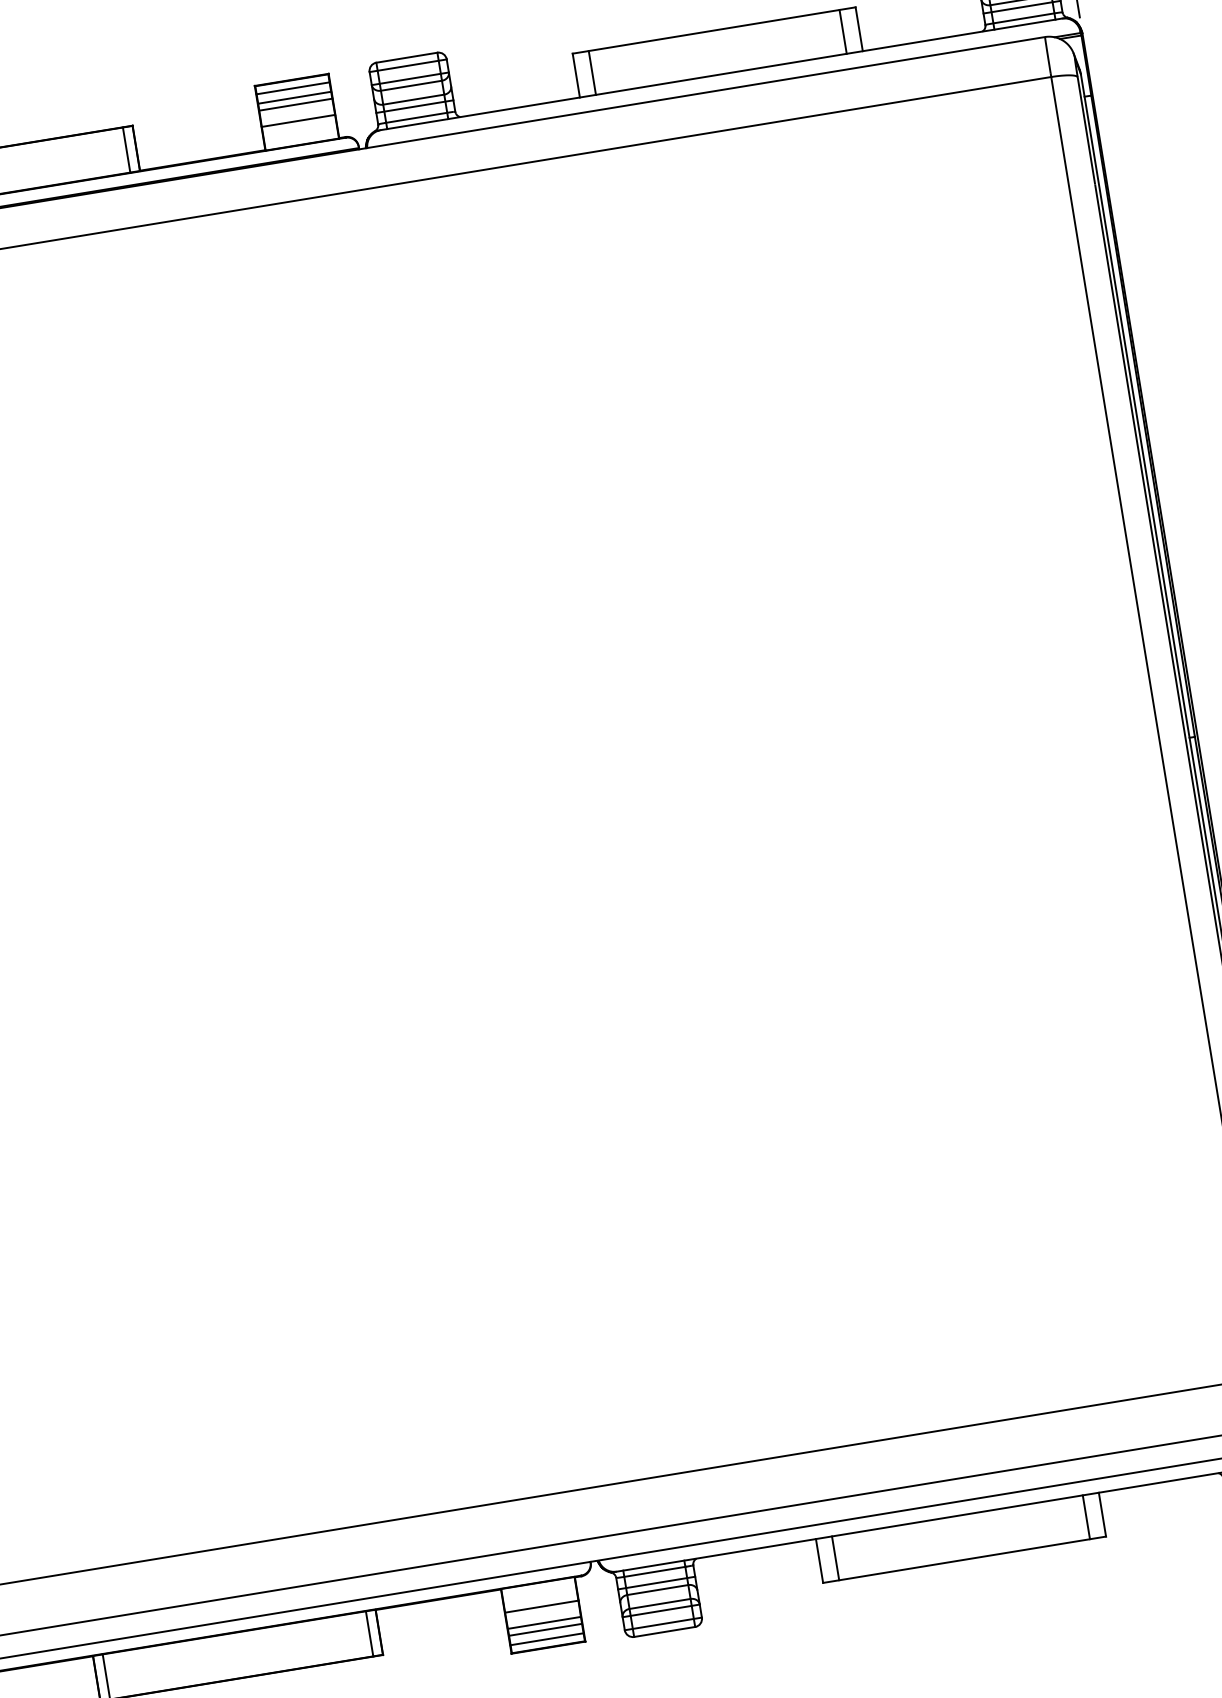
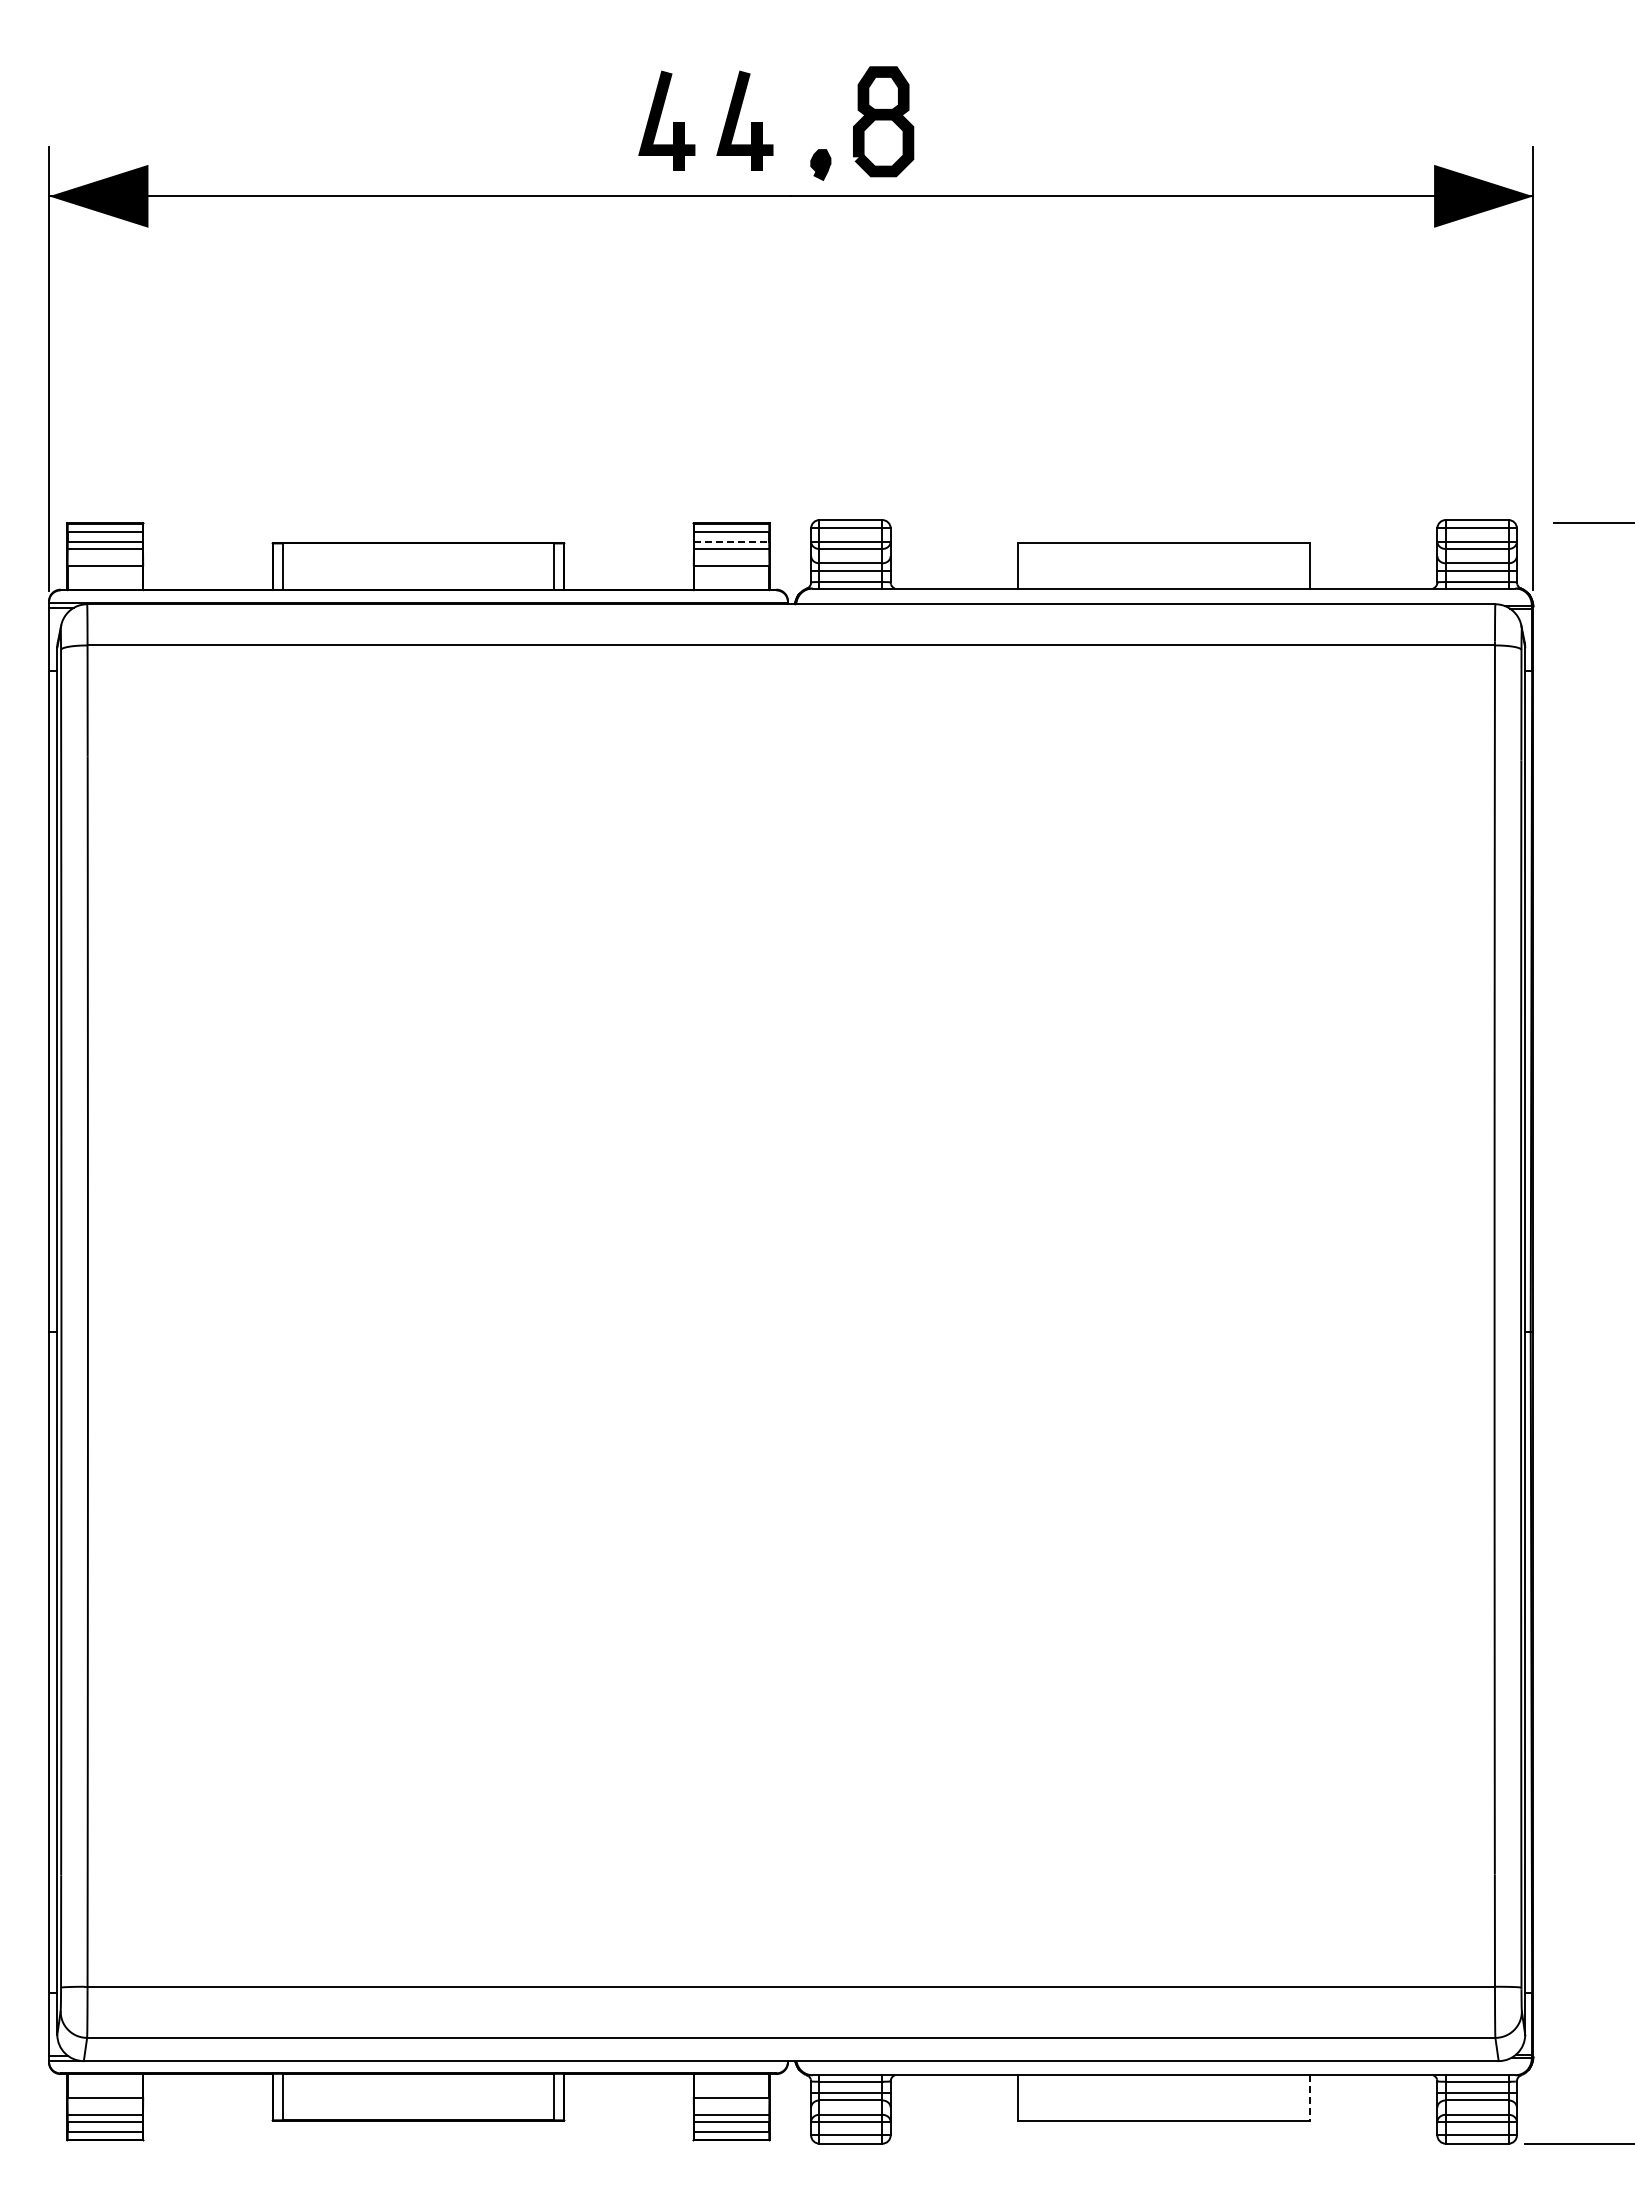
line: (843, 31) -> (1293, 565), removed
line: (592, 72) -> (1034, 565), removed
line: (294, 97) -> (731, 541), solid -> dashed
line: (1101, 1514) -> (1309, 2097), solid -> dashed
line: (1086, 1516) -> (1293, 2097), removed
line: (835, 1558) -> (1034, 2097), removed

